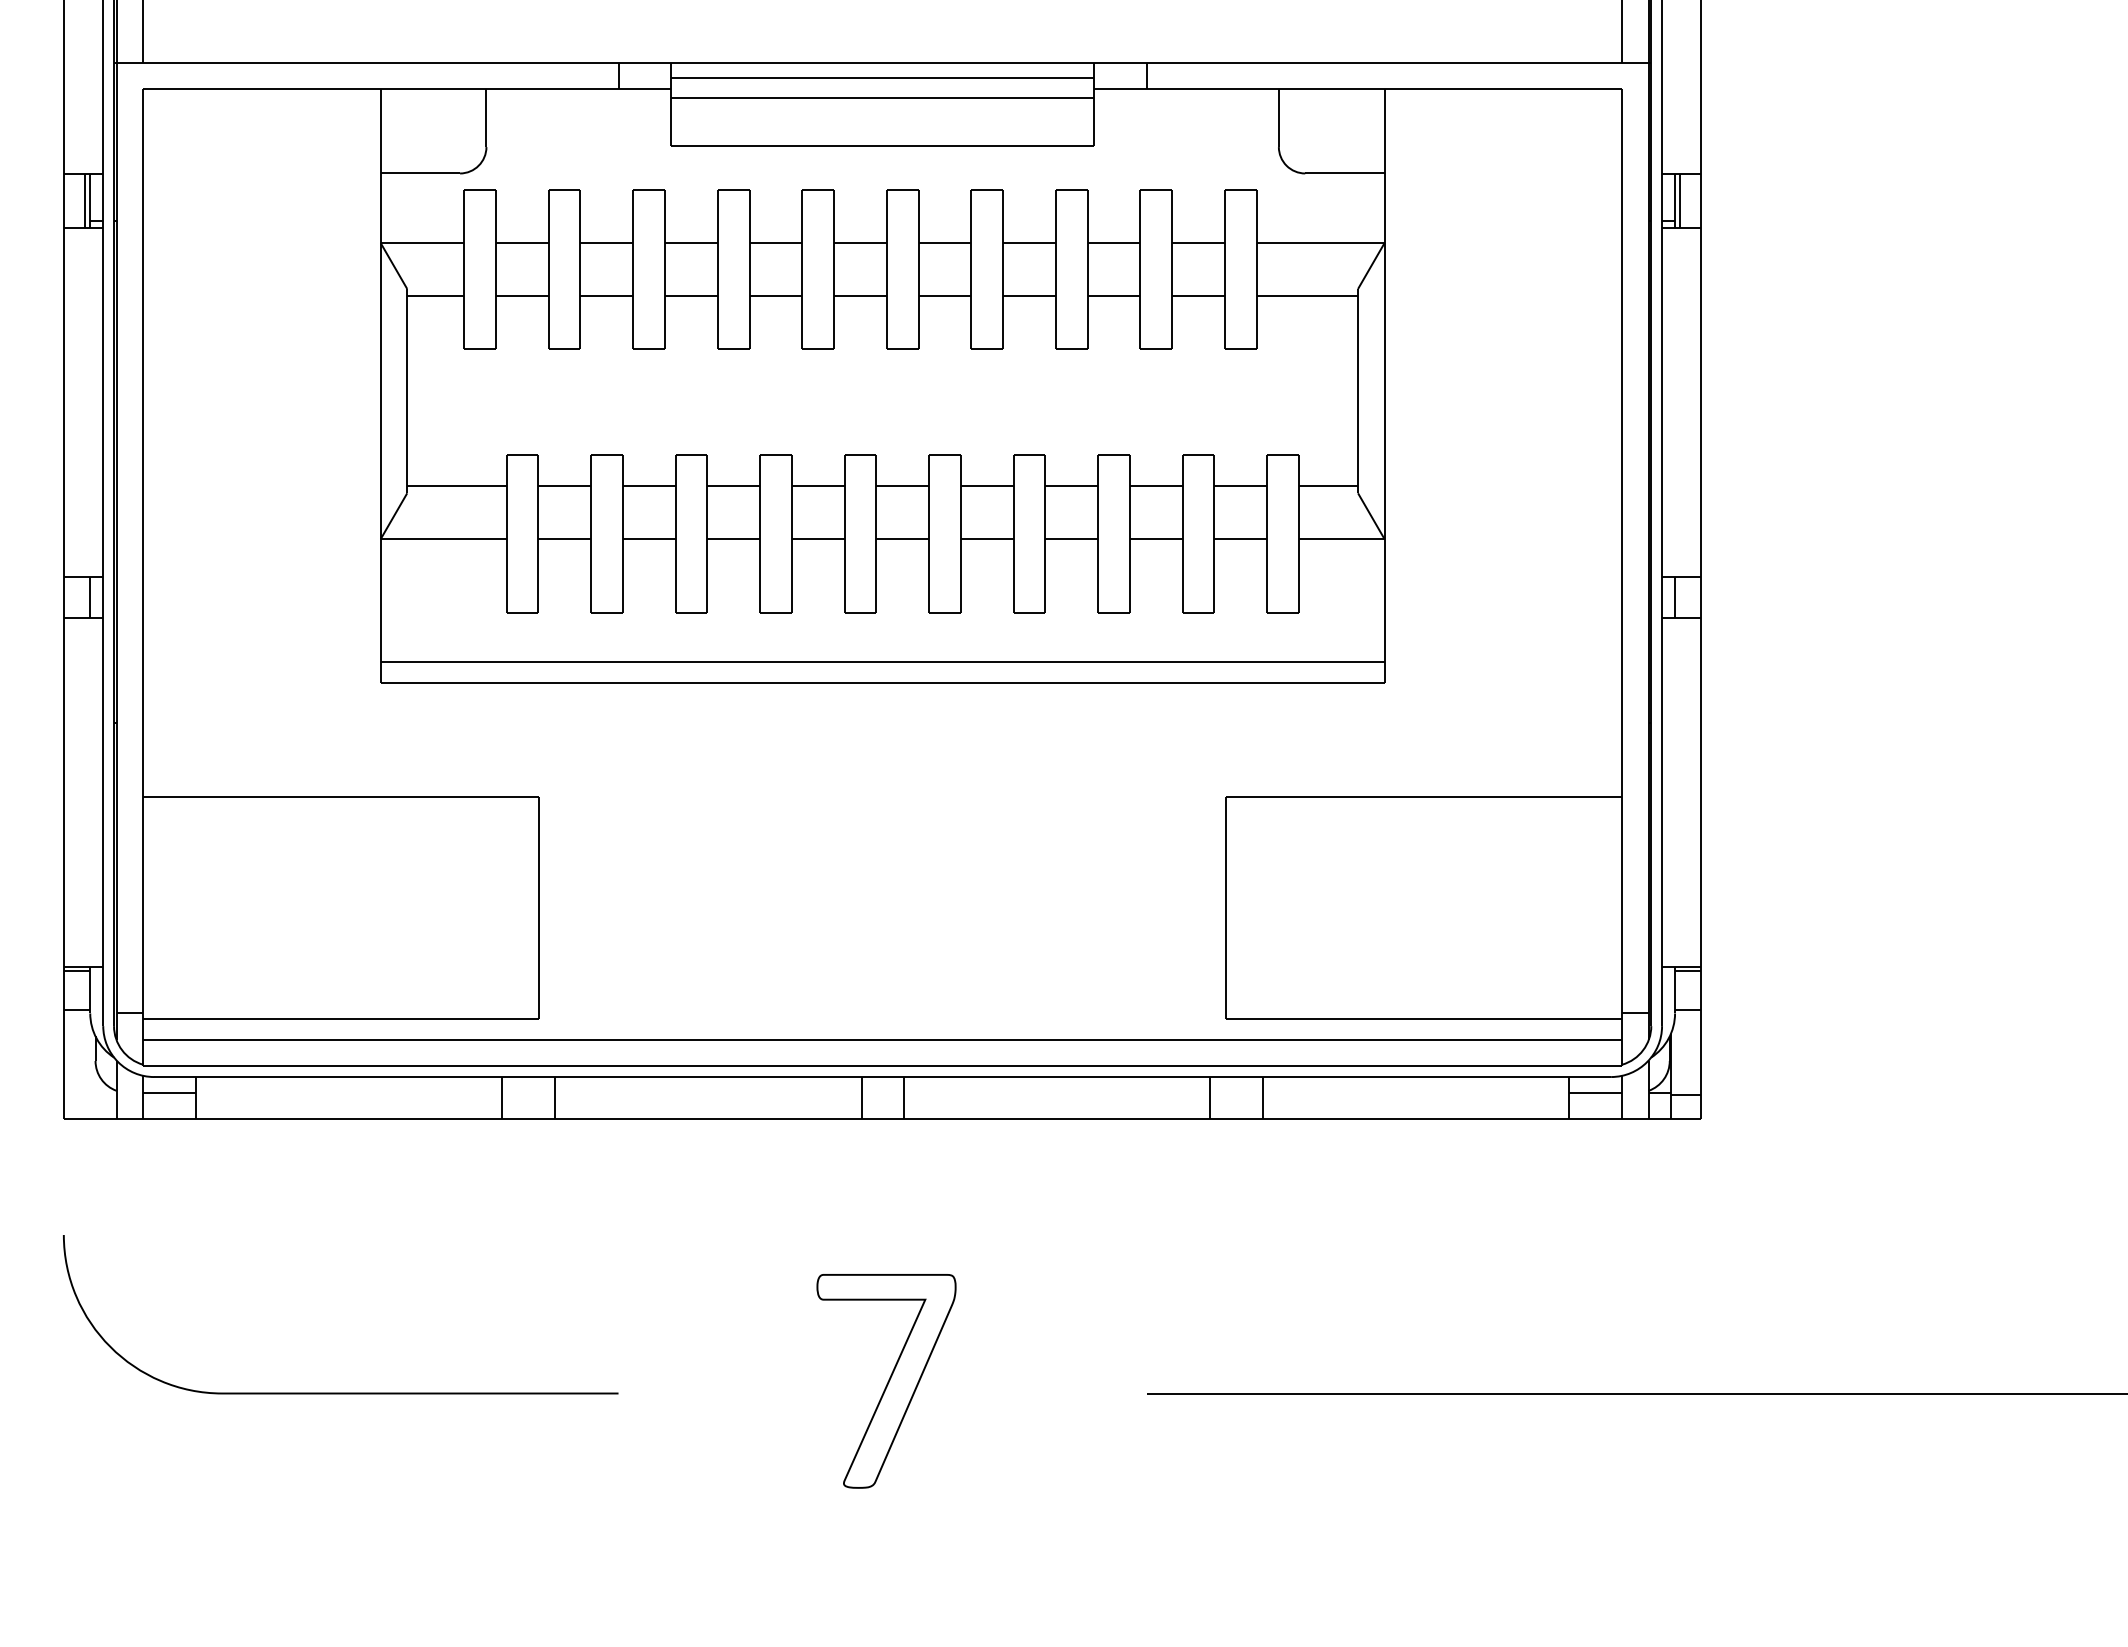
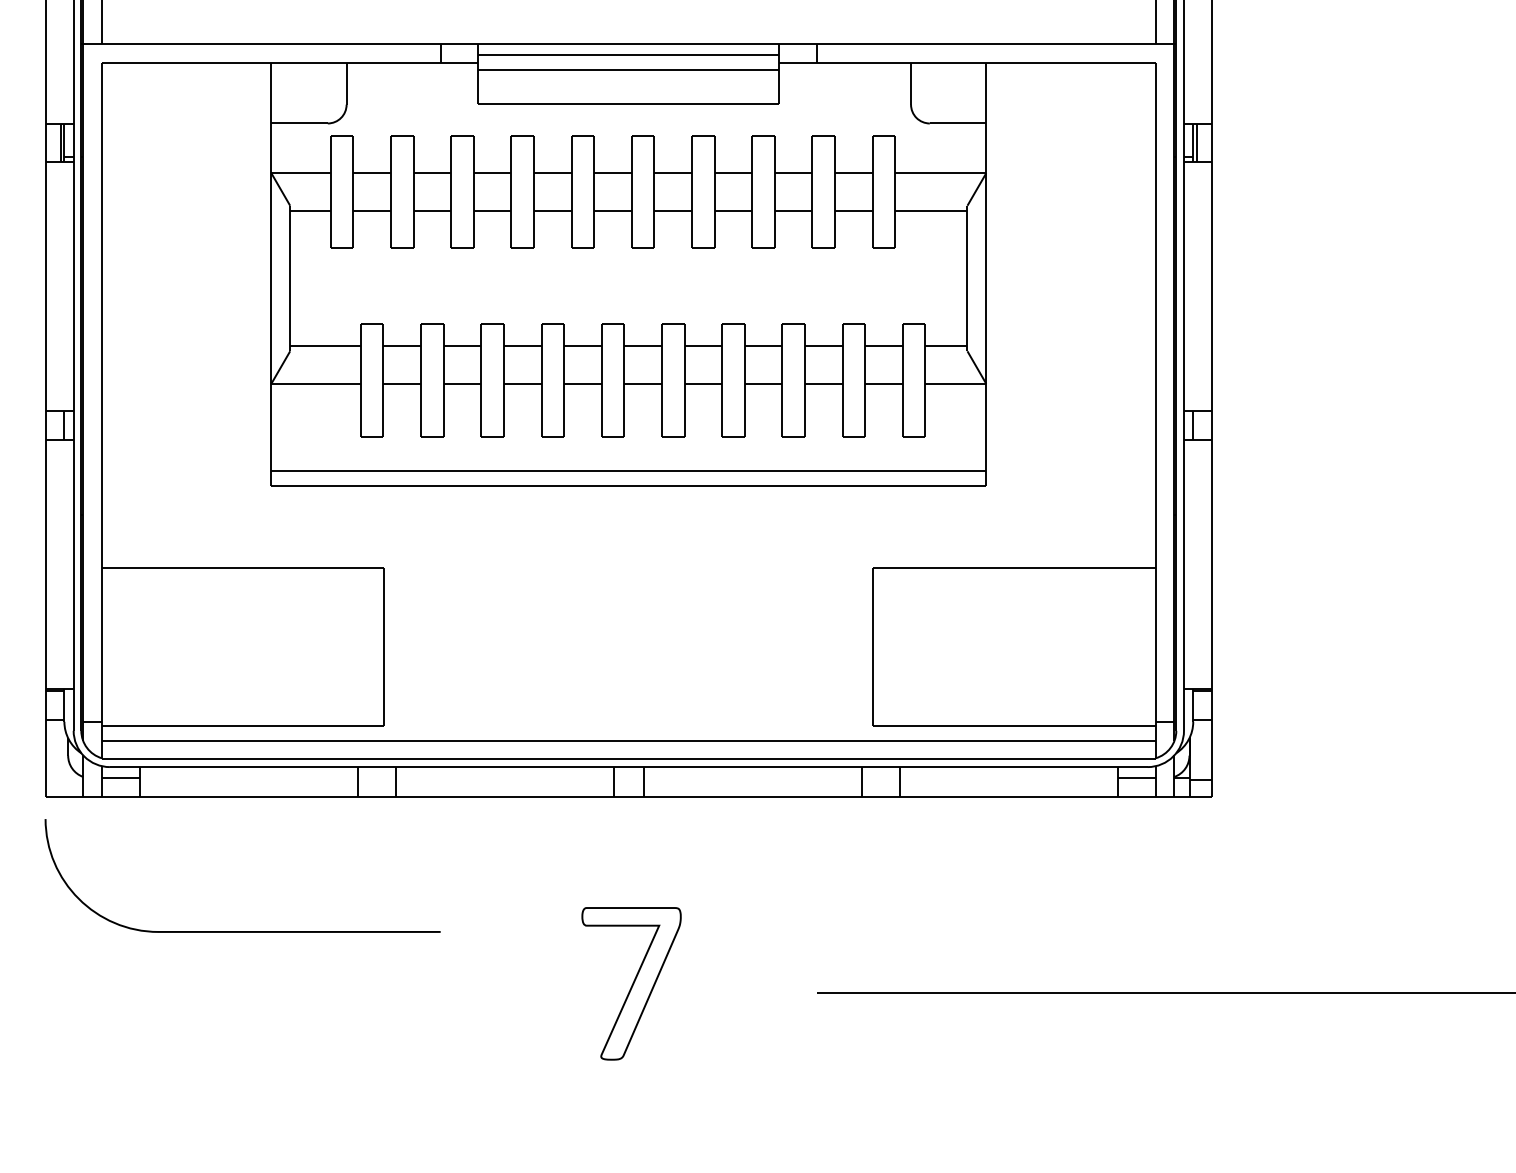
curve: (340, 1392) -> (242, 931), moved

